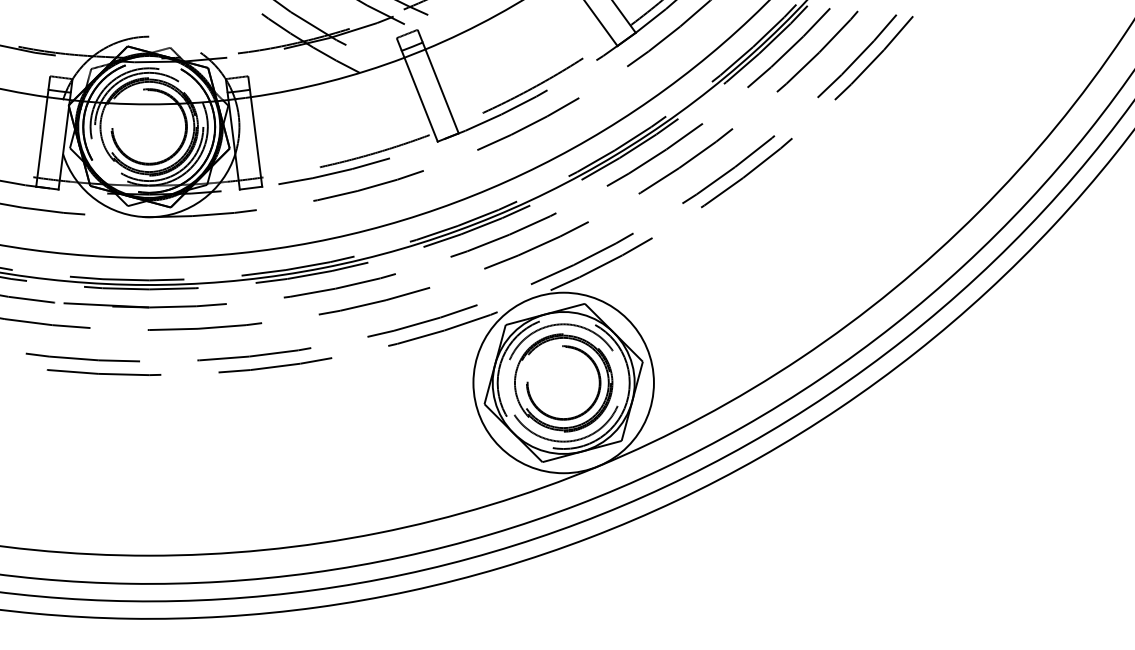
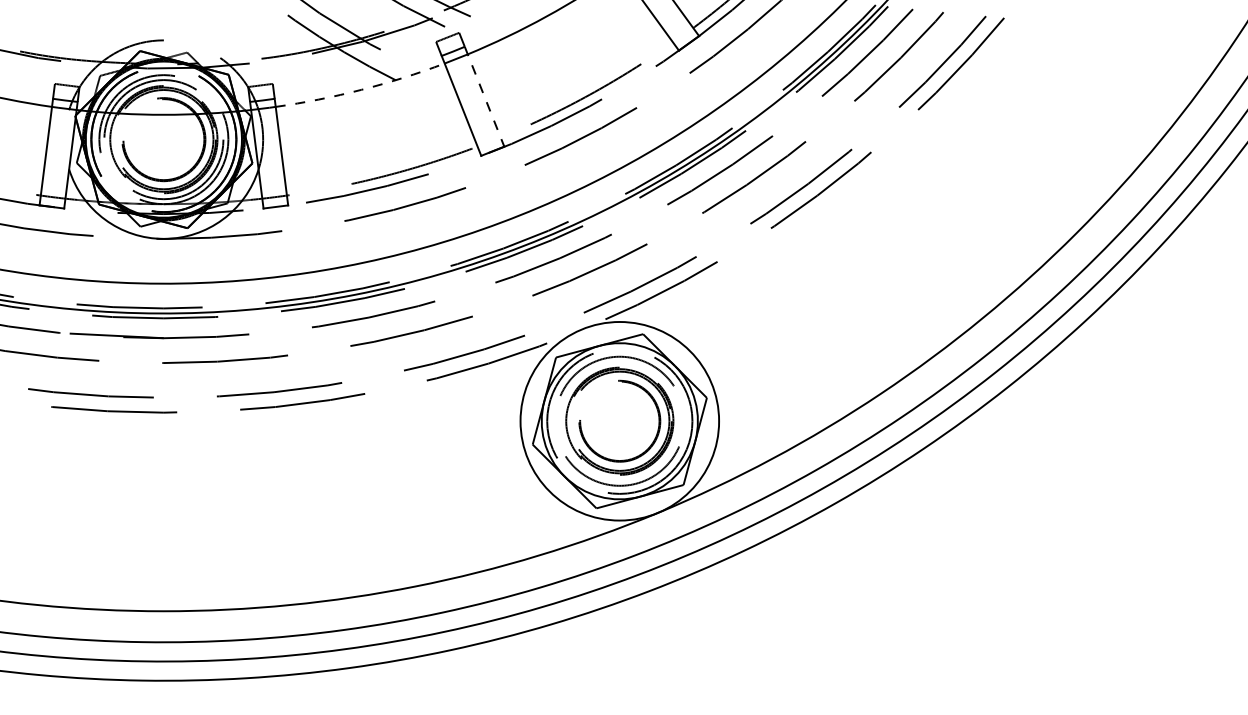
arc: (328, 81) -> (361, 89), solid -> dashed
line: (440, 87) -> (484, 96), solid -> dashed

